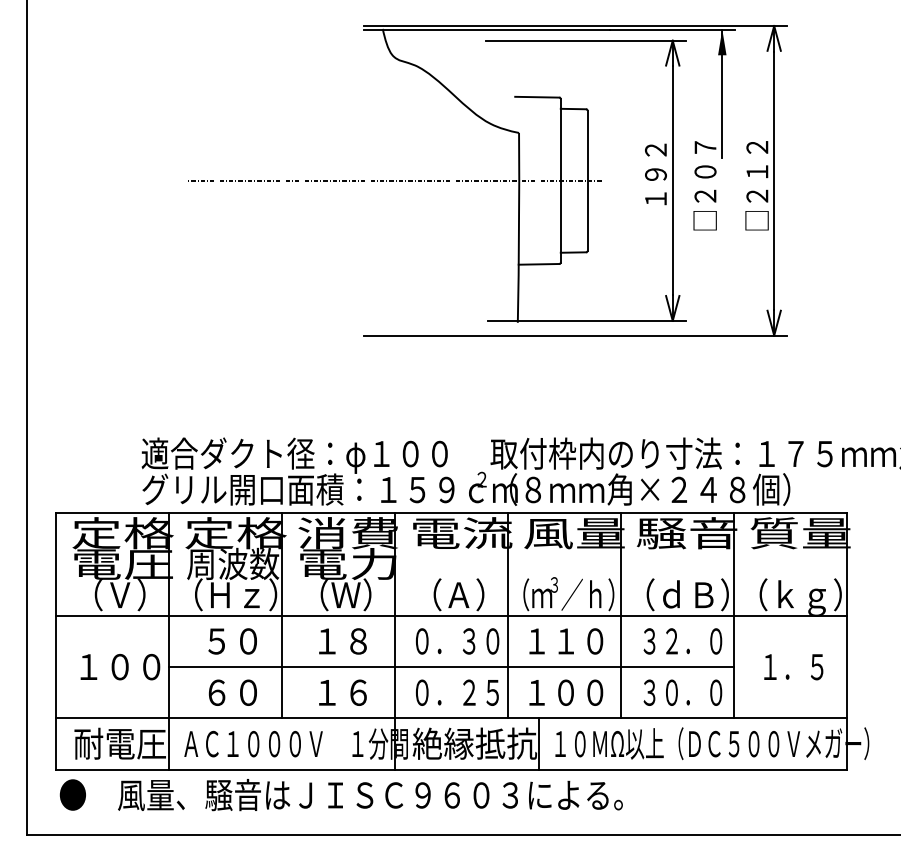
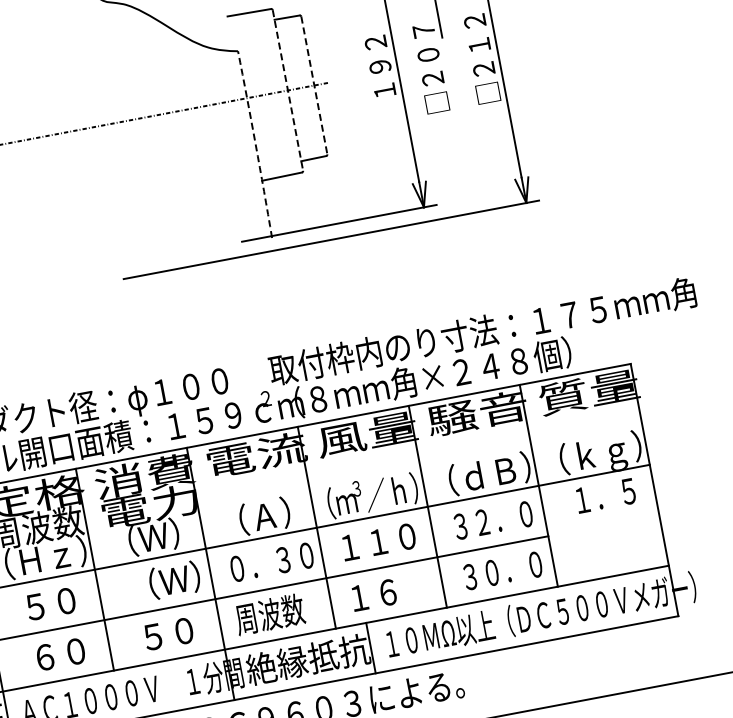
line: (560, 180) -> (287, 90), solid -> dashed
line: (587, 181) -> (314, 86), solid -> dashed
arc: (519, 227) -> (256, 144), solid -> dashed
text: (351, 640) -> (167, 581), １８ -> （Ｗ）
text: (793, 667) -> (605, 496), moved
text: (342, 692) -> (168, 633), １６ -> ５０
text: (454, 692) -> (278, 613), ０．２５ -> 周波数
text: (580, 692) -> (402, 589), １００ -> １６

